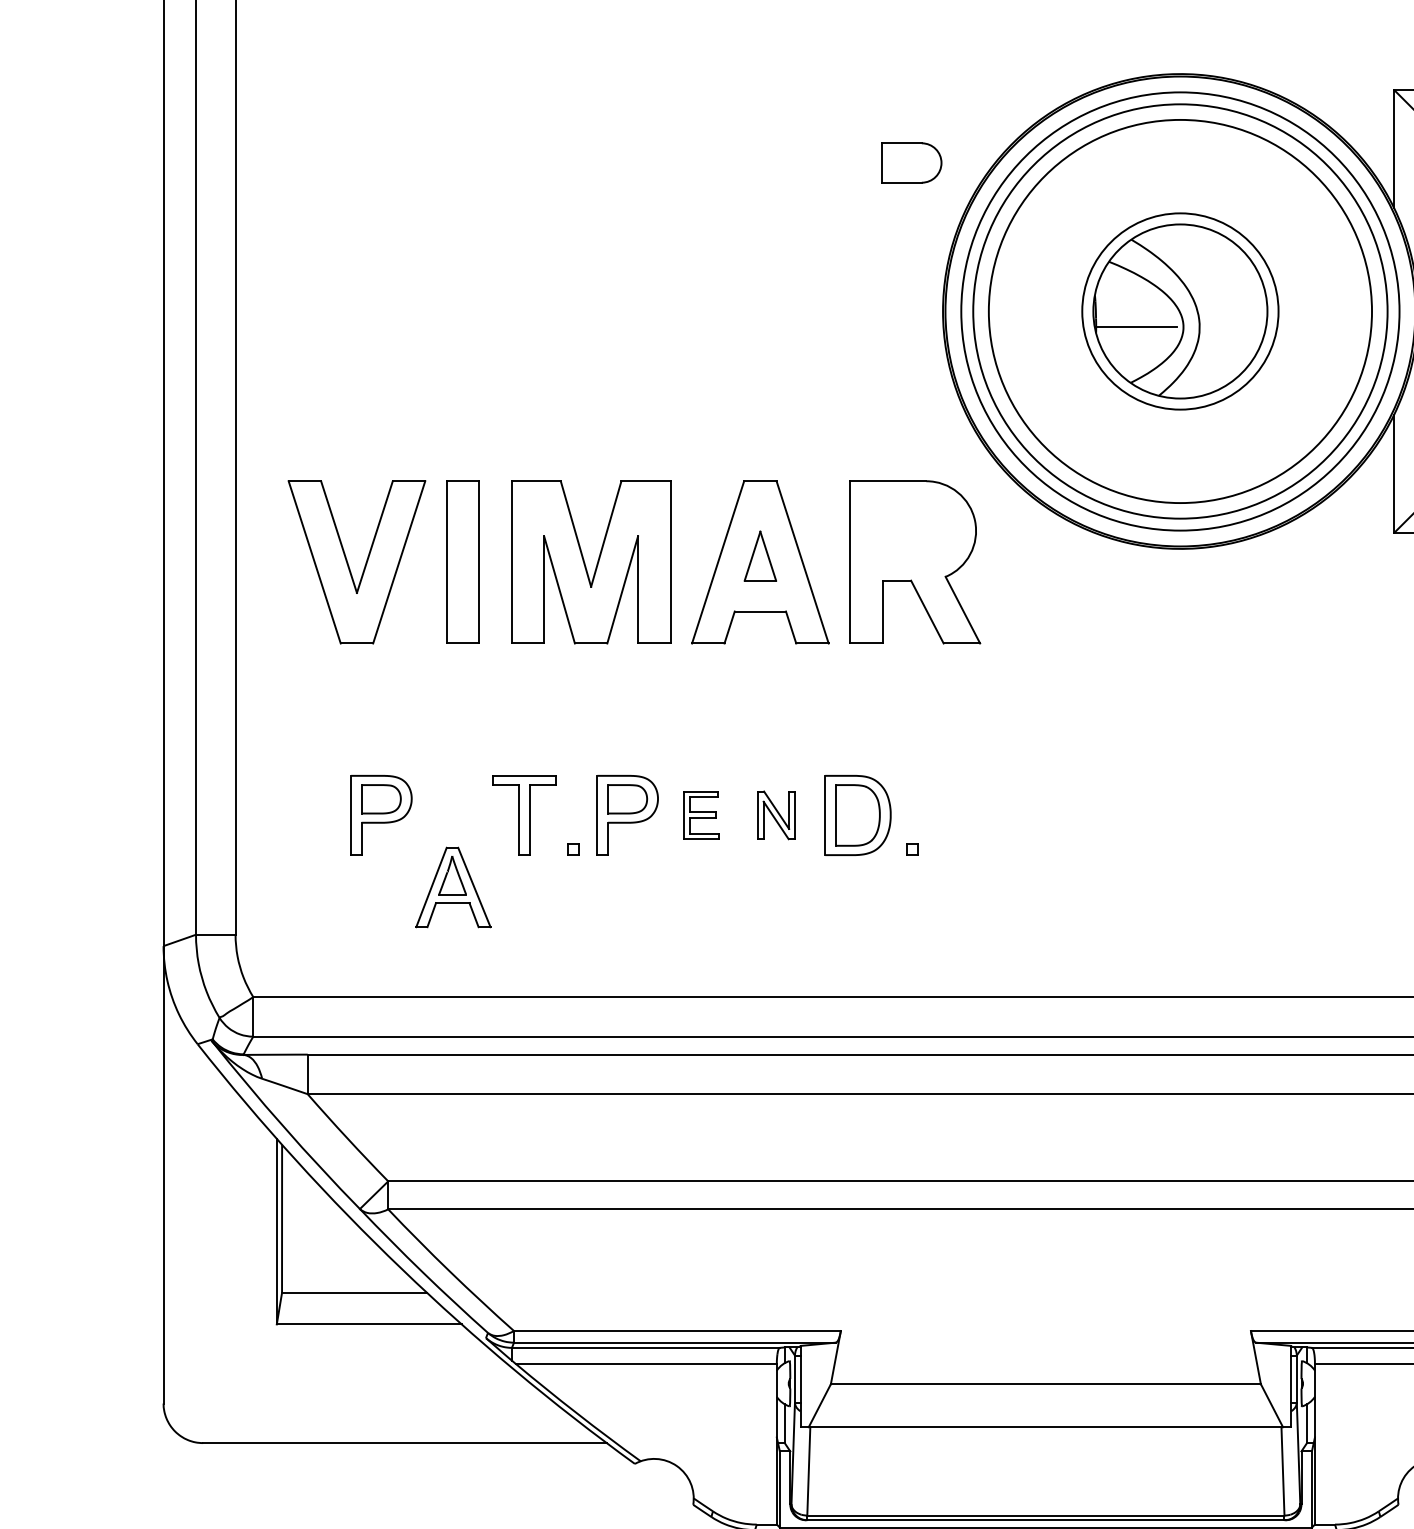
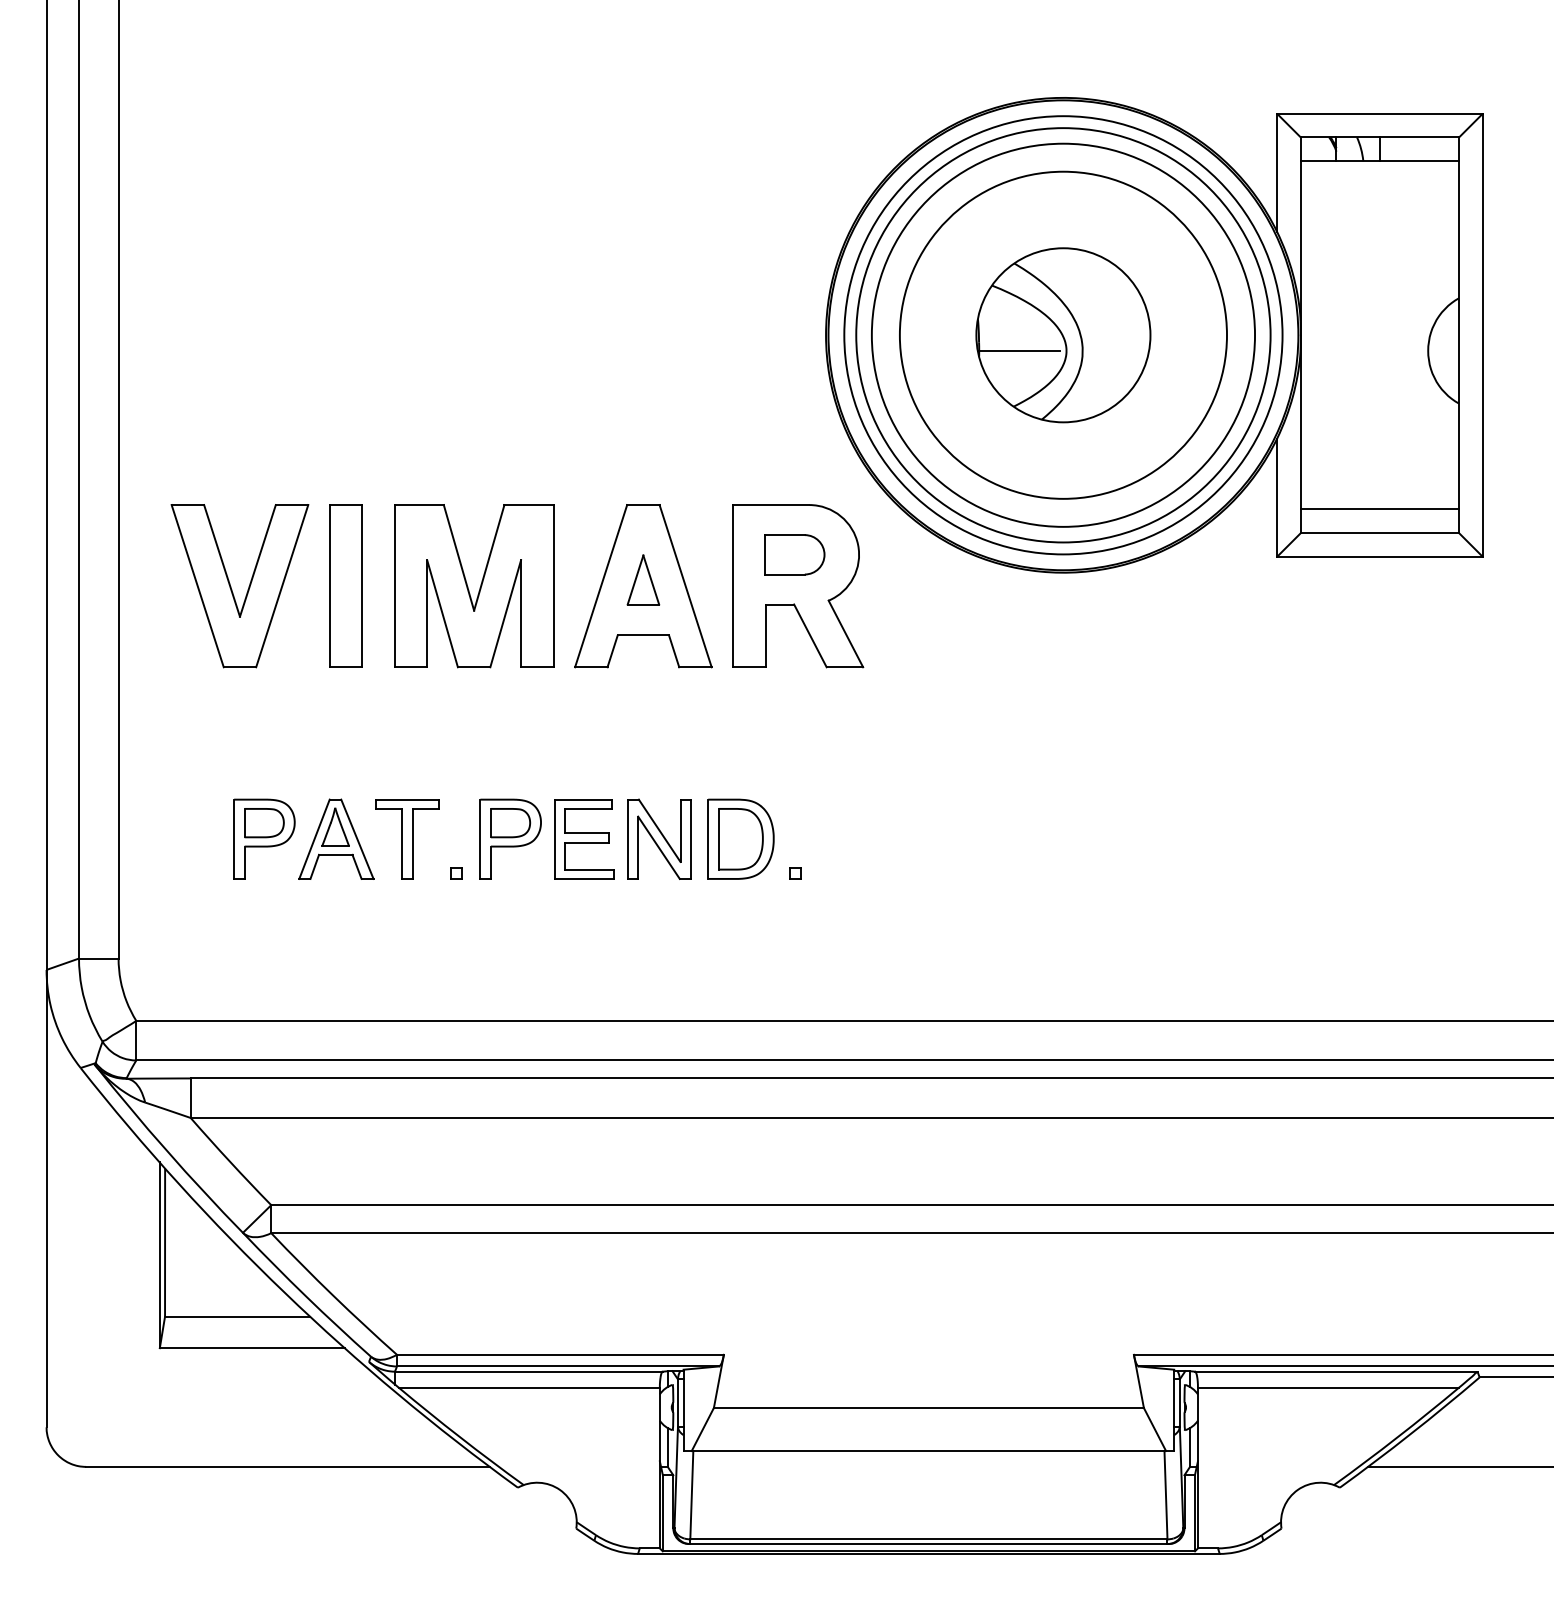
part: (911, 162) -> (794, 554), moved
circle: (1179, 310) -> (1062, 334), size x1.67
part: (776, 814) -> (659, 838), size x1.67
part: (701, 815) -> (584, 839), size x1.67
part: (453, 886) -> (336, 838), moved

